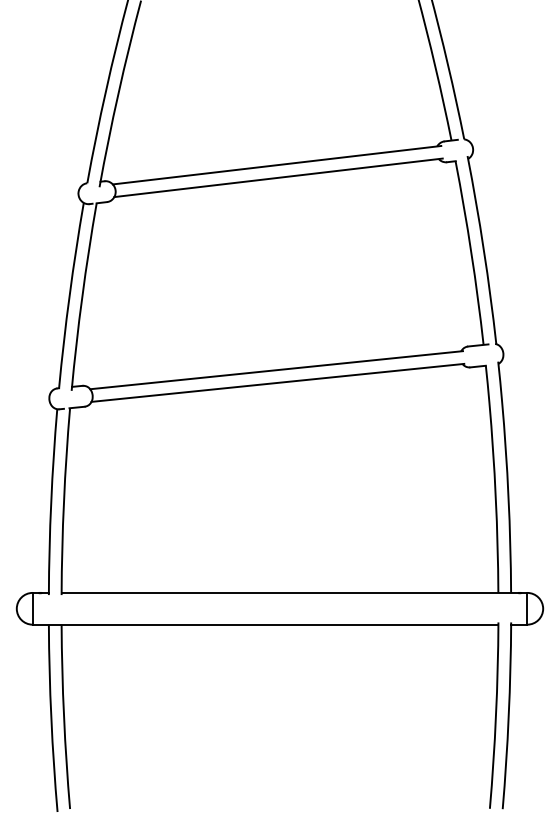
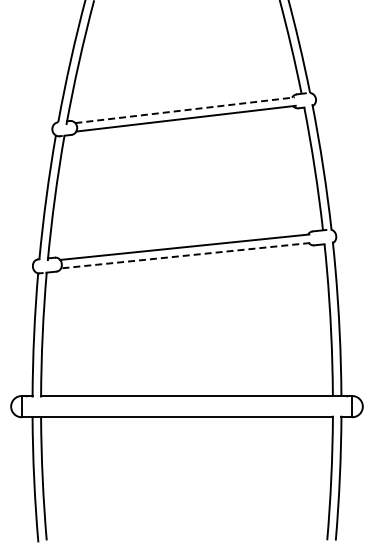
line: (277, 165) -> (185, 110), solid -> dashed
line: (277, 382) -> (185, 255), solid -> dashed

